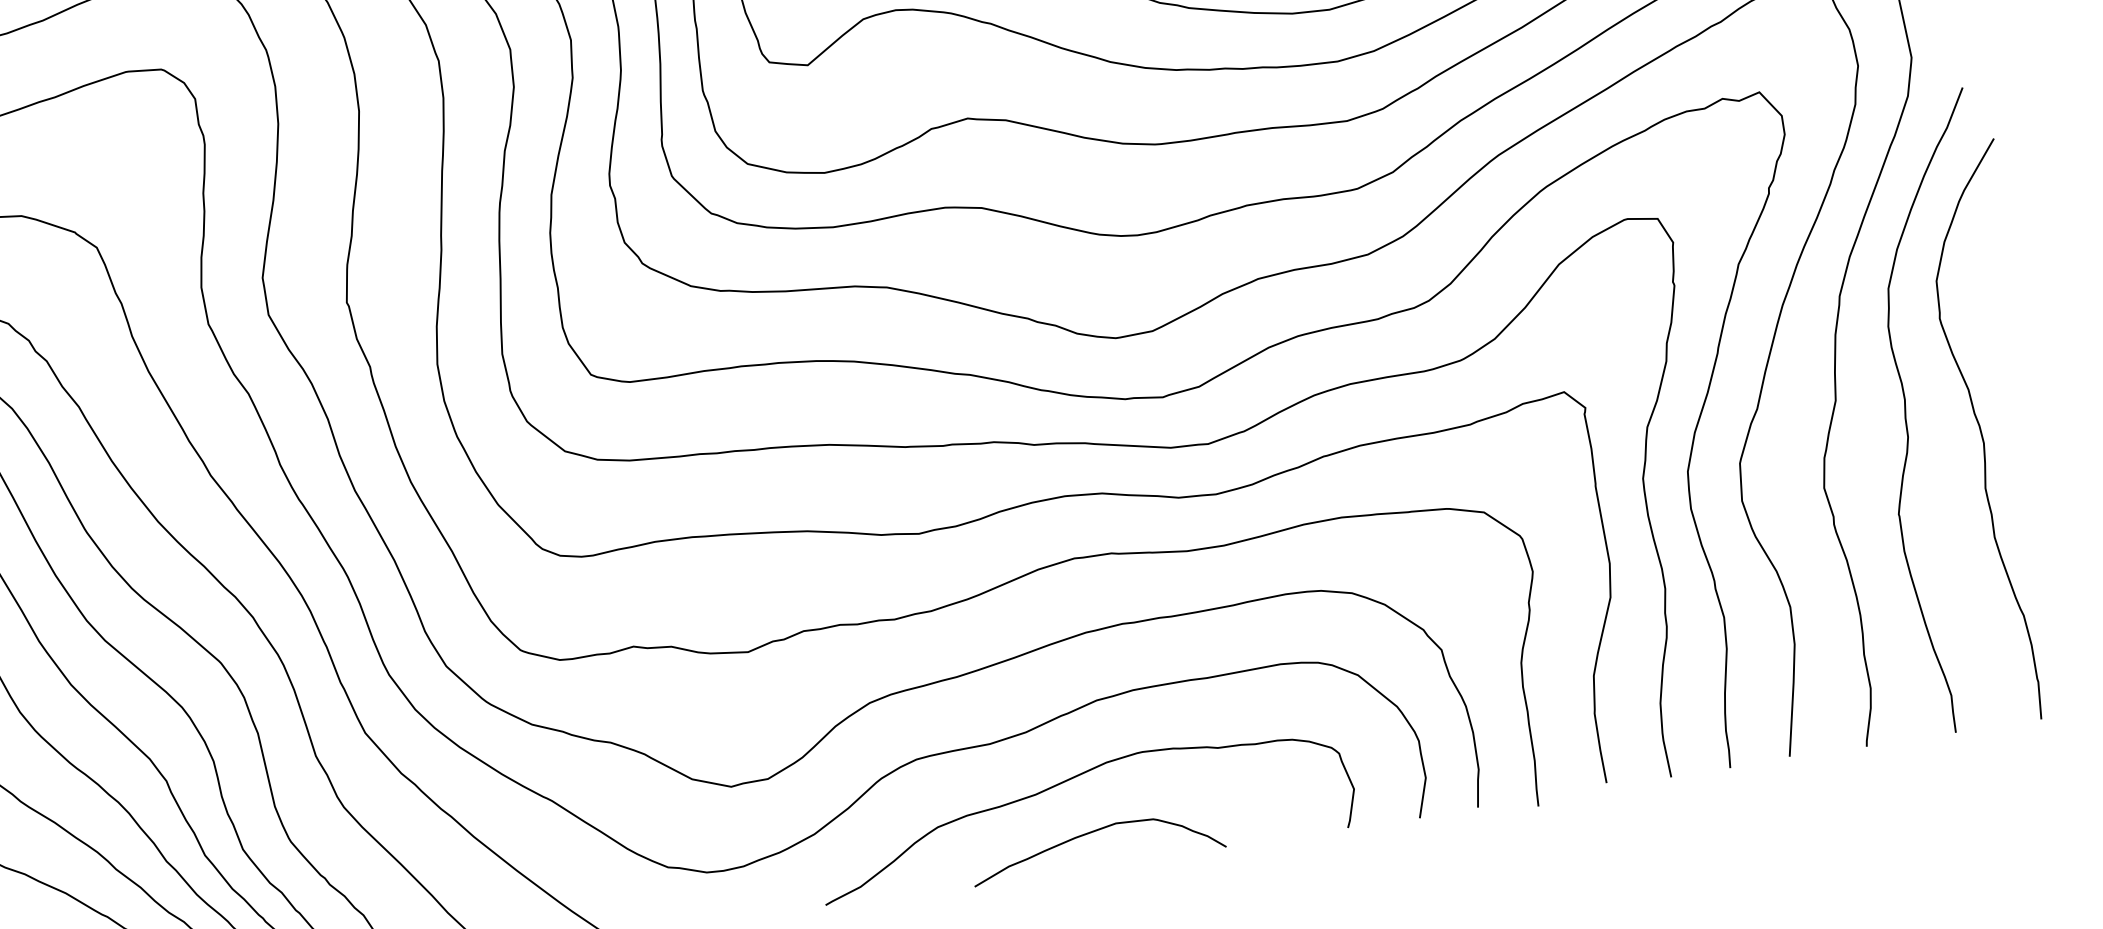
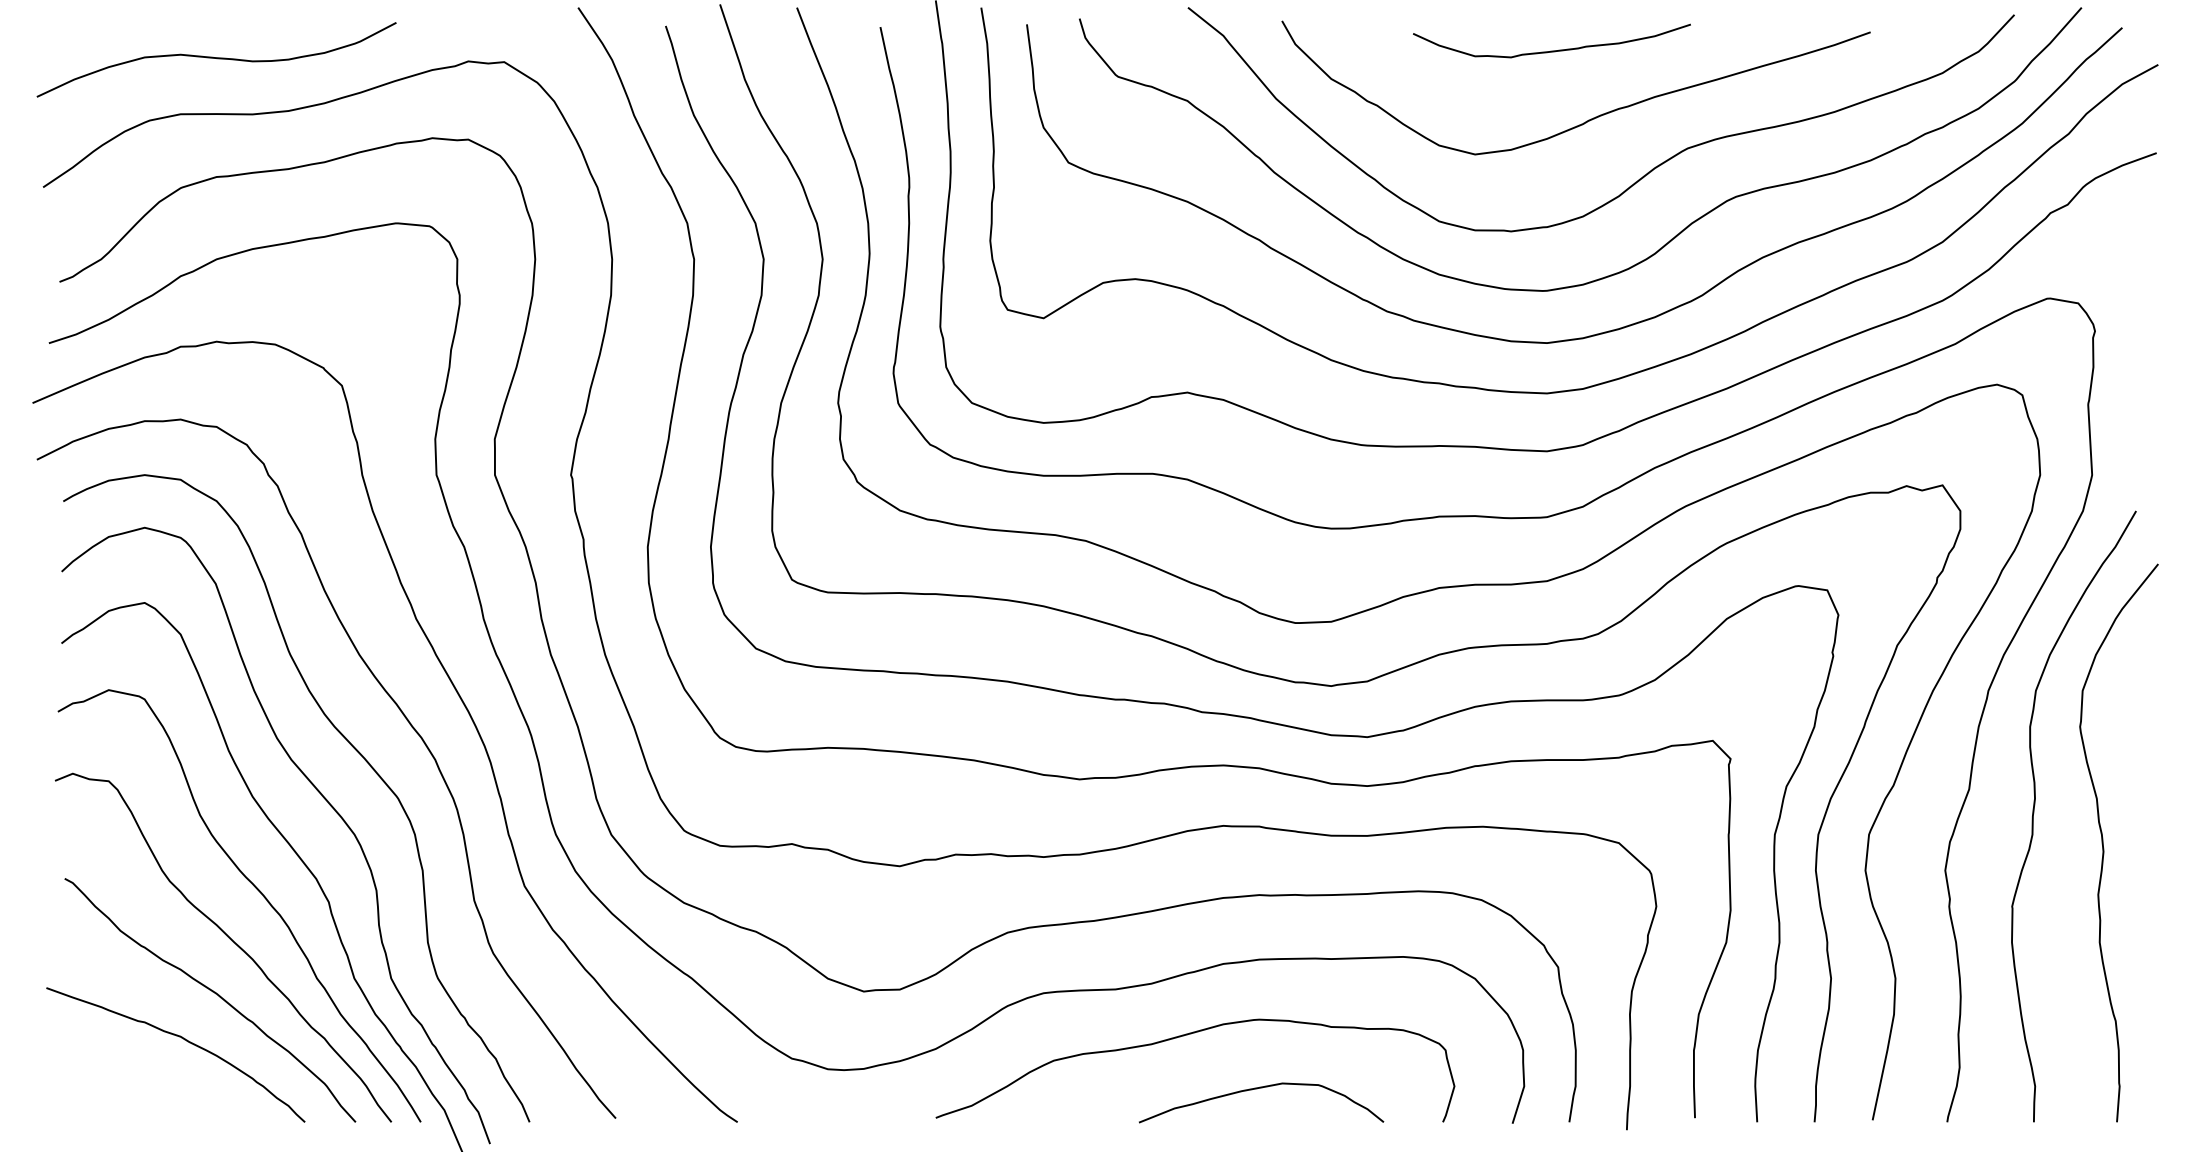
curve: (1091, 833) -> (1257, 1089), moved

